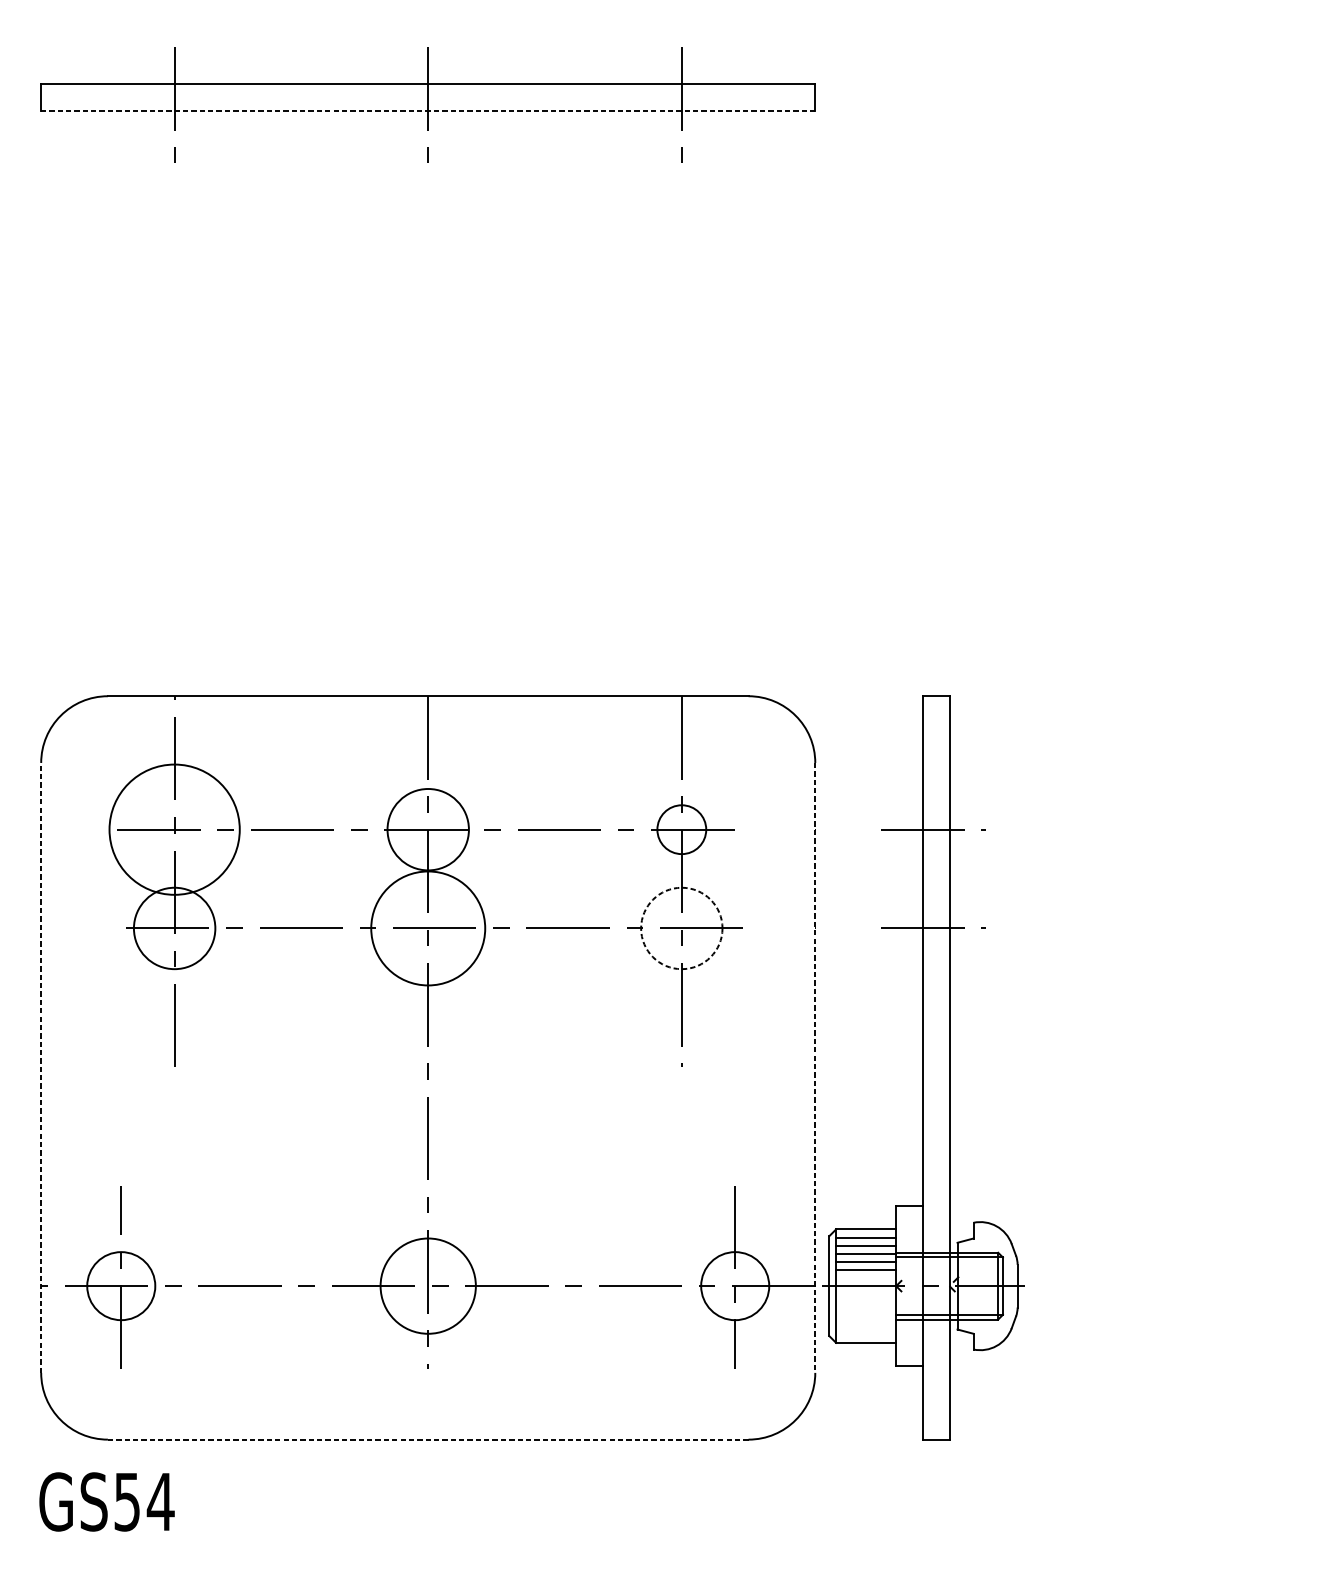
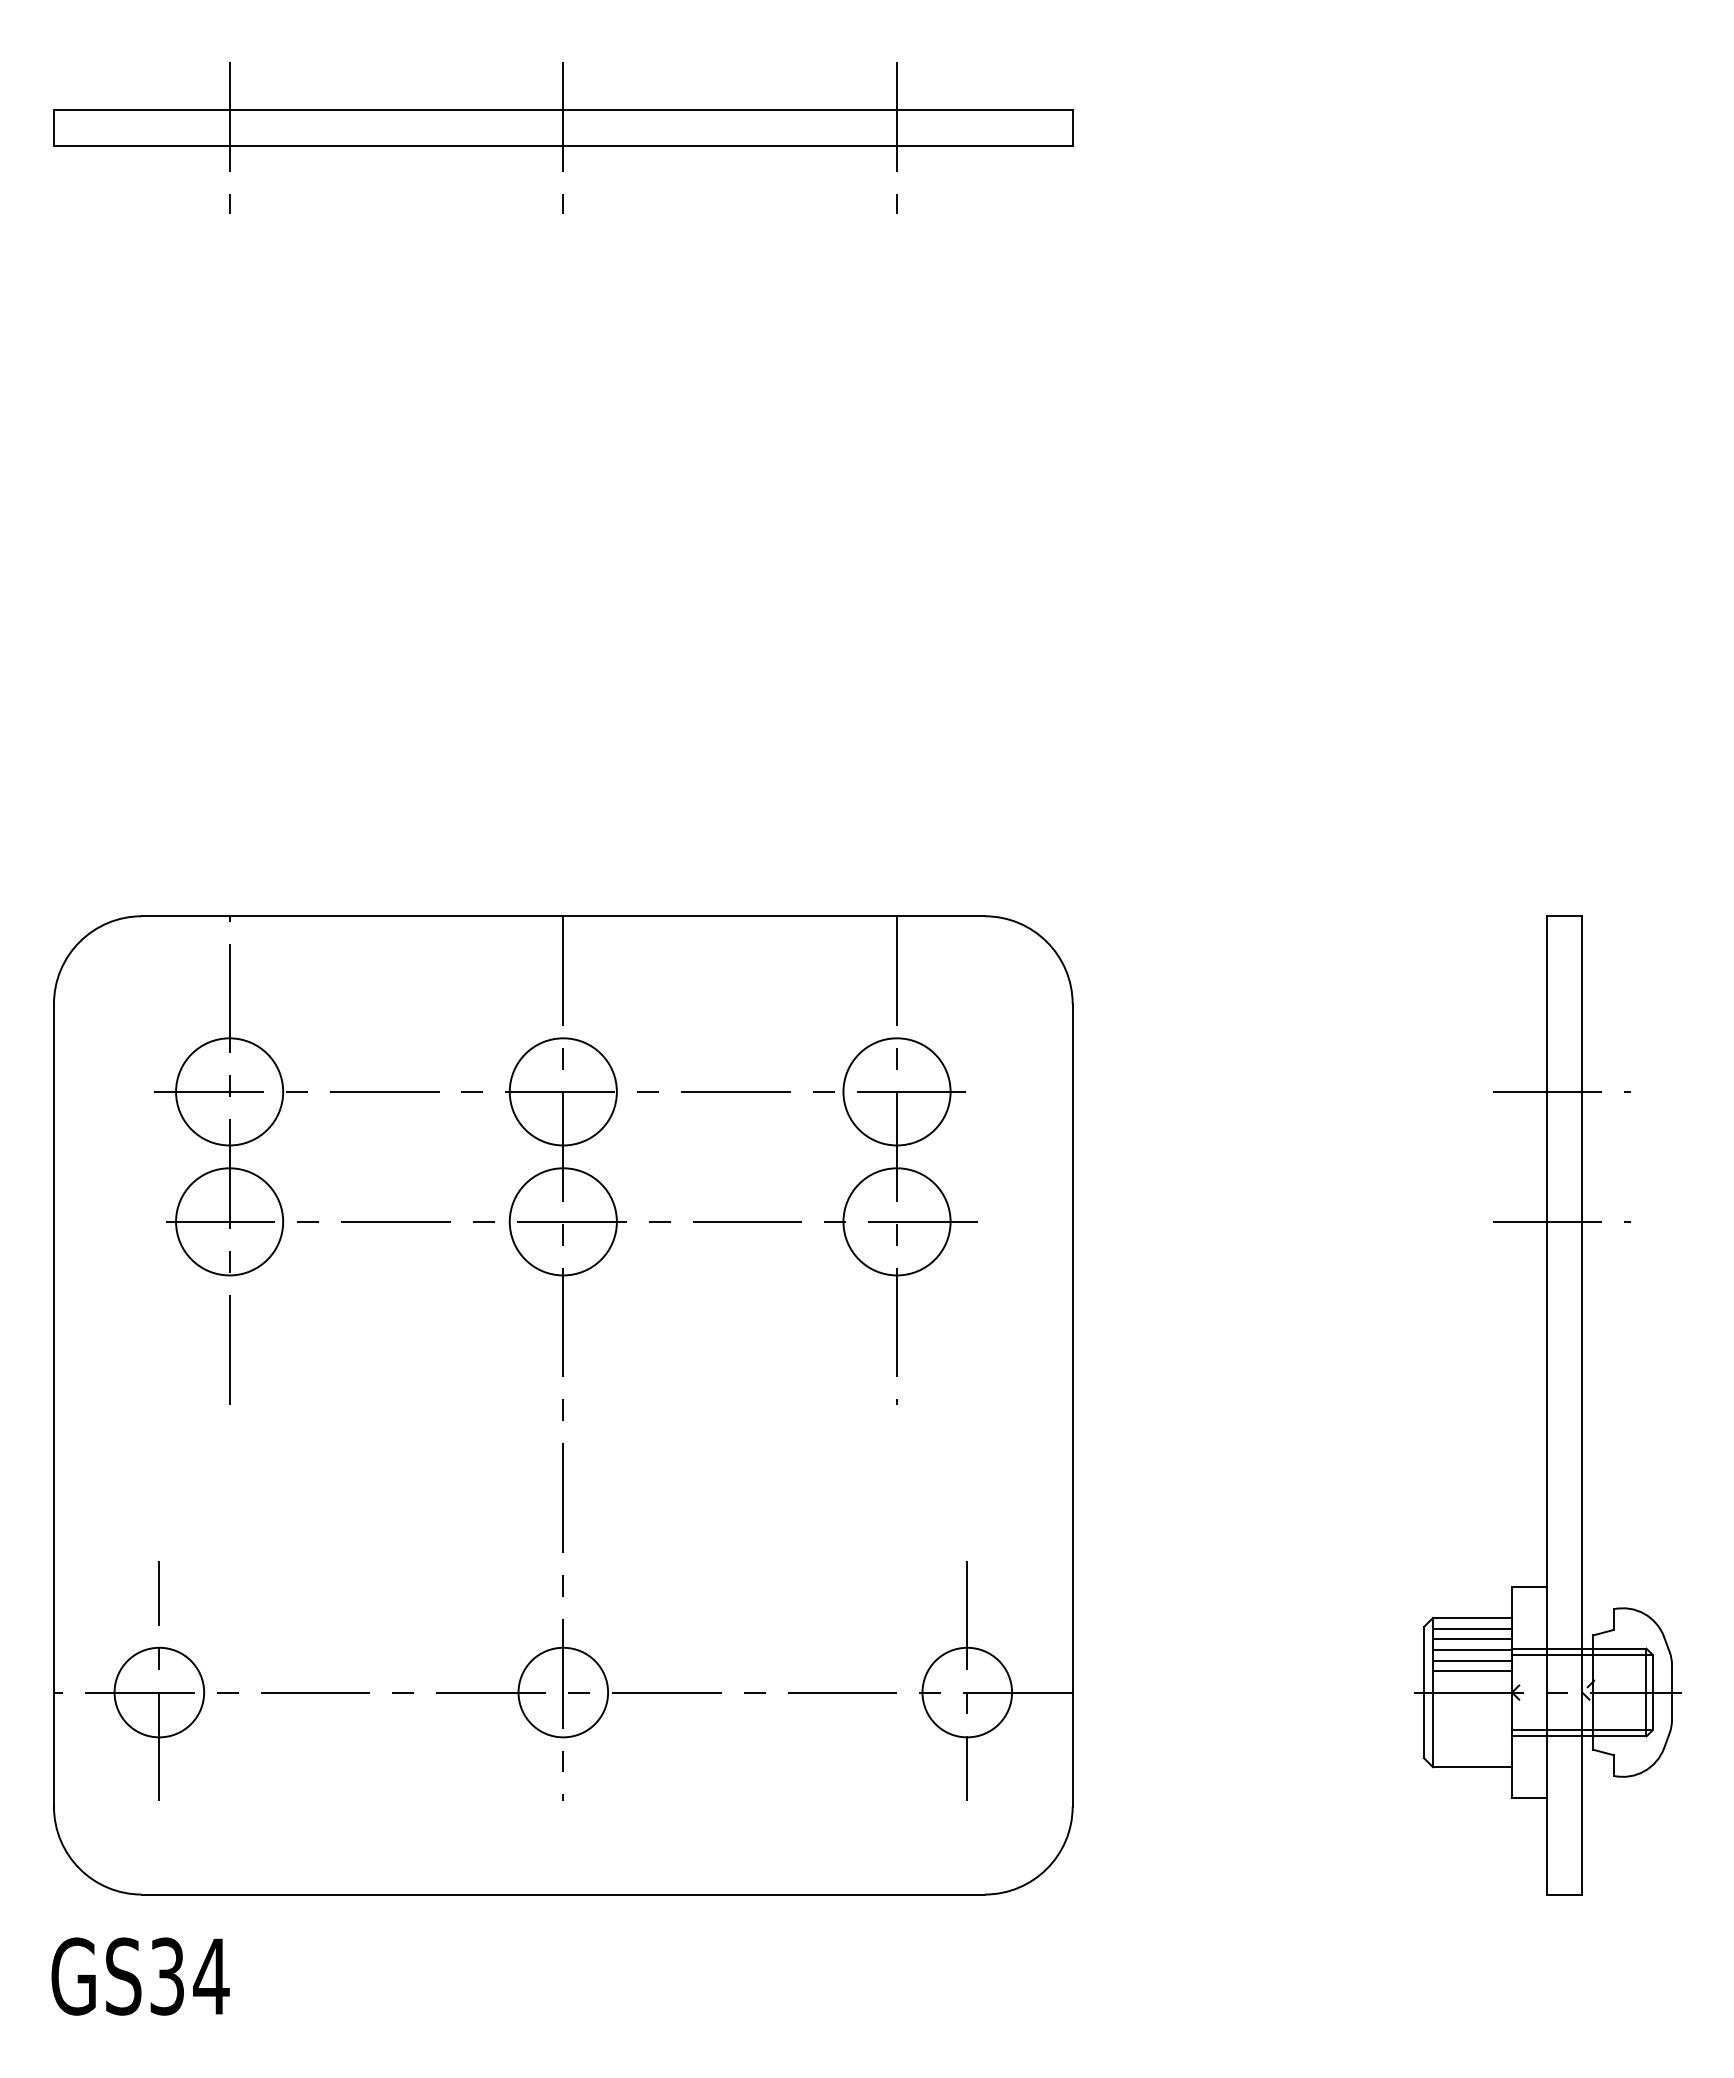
line: (427, 110) -> (562, 145), dashed -> solid
circle: (174, 829) -> (229, 1091), size x0.62
circle: (681, 829) -> (896, 1091), size x1.67
circle: (427, 928) -> (562, 1221), size x0.71
circle: (681, 928) -> (896, 1221), dashed -> solid
line: (40, 1067) -> (53, 1404), dashed -> solid
line: (815, 1068) -> (1072, 1405), dashed -> solid
part: (923, 1068) -> (1547, 1405), moved
circle: (428, 1286) -> (563, 1692), size x0.71
line: (428, 1439) -> (563, 1894), dashed -> solid
text: (127, 1501) -> (167, 1976), GS54 -> GS34

